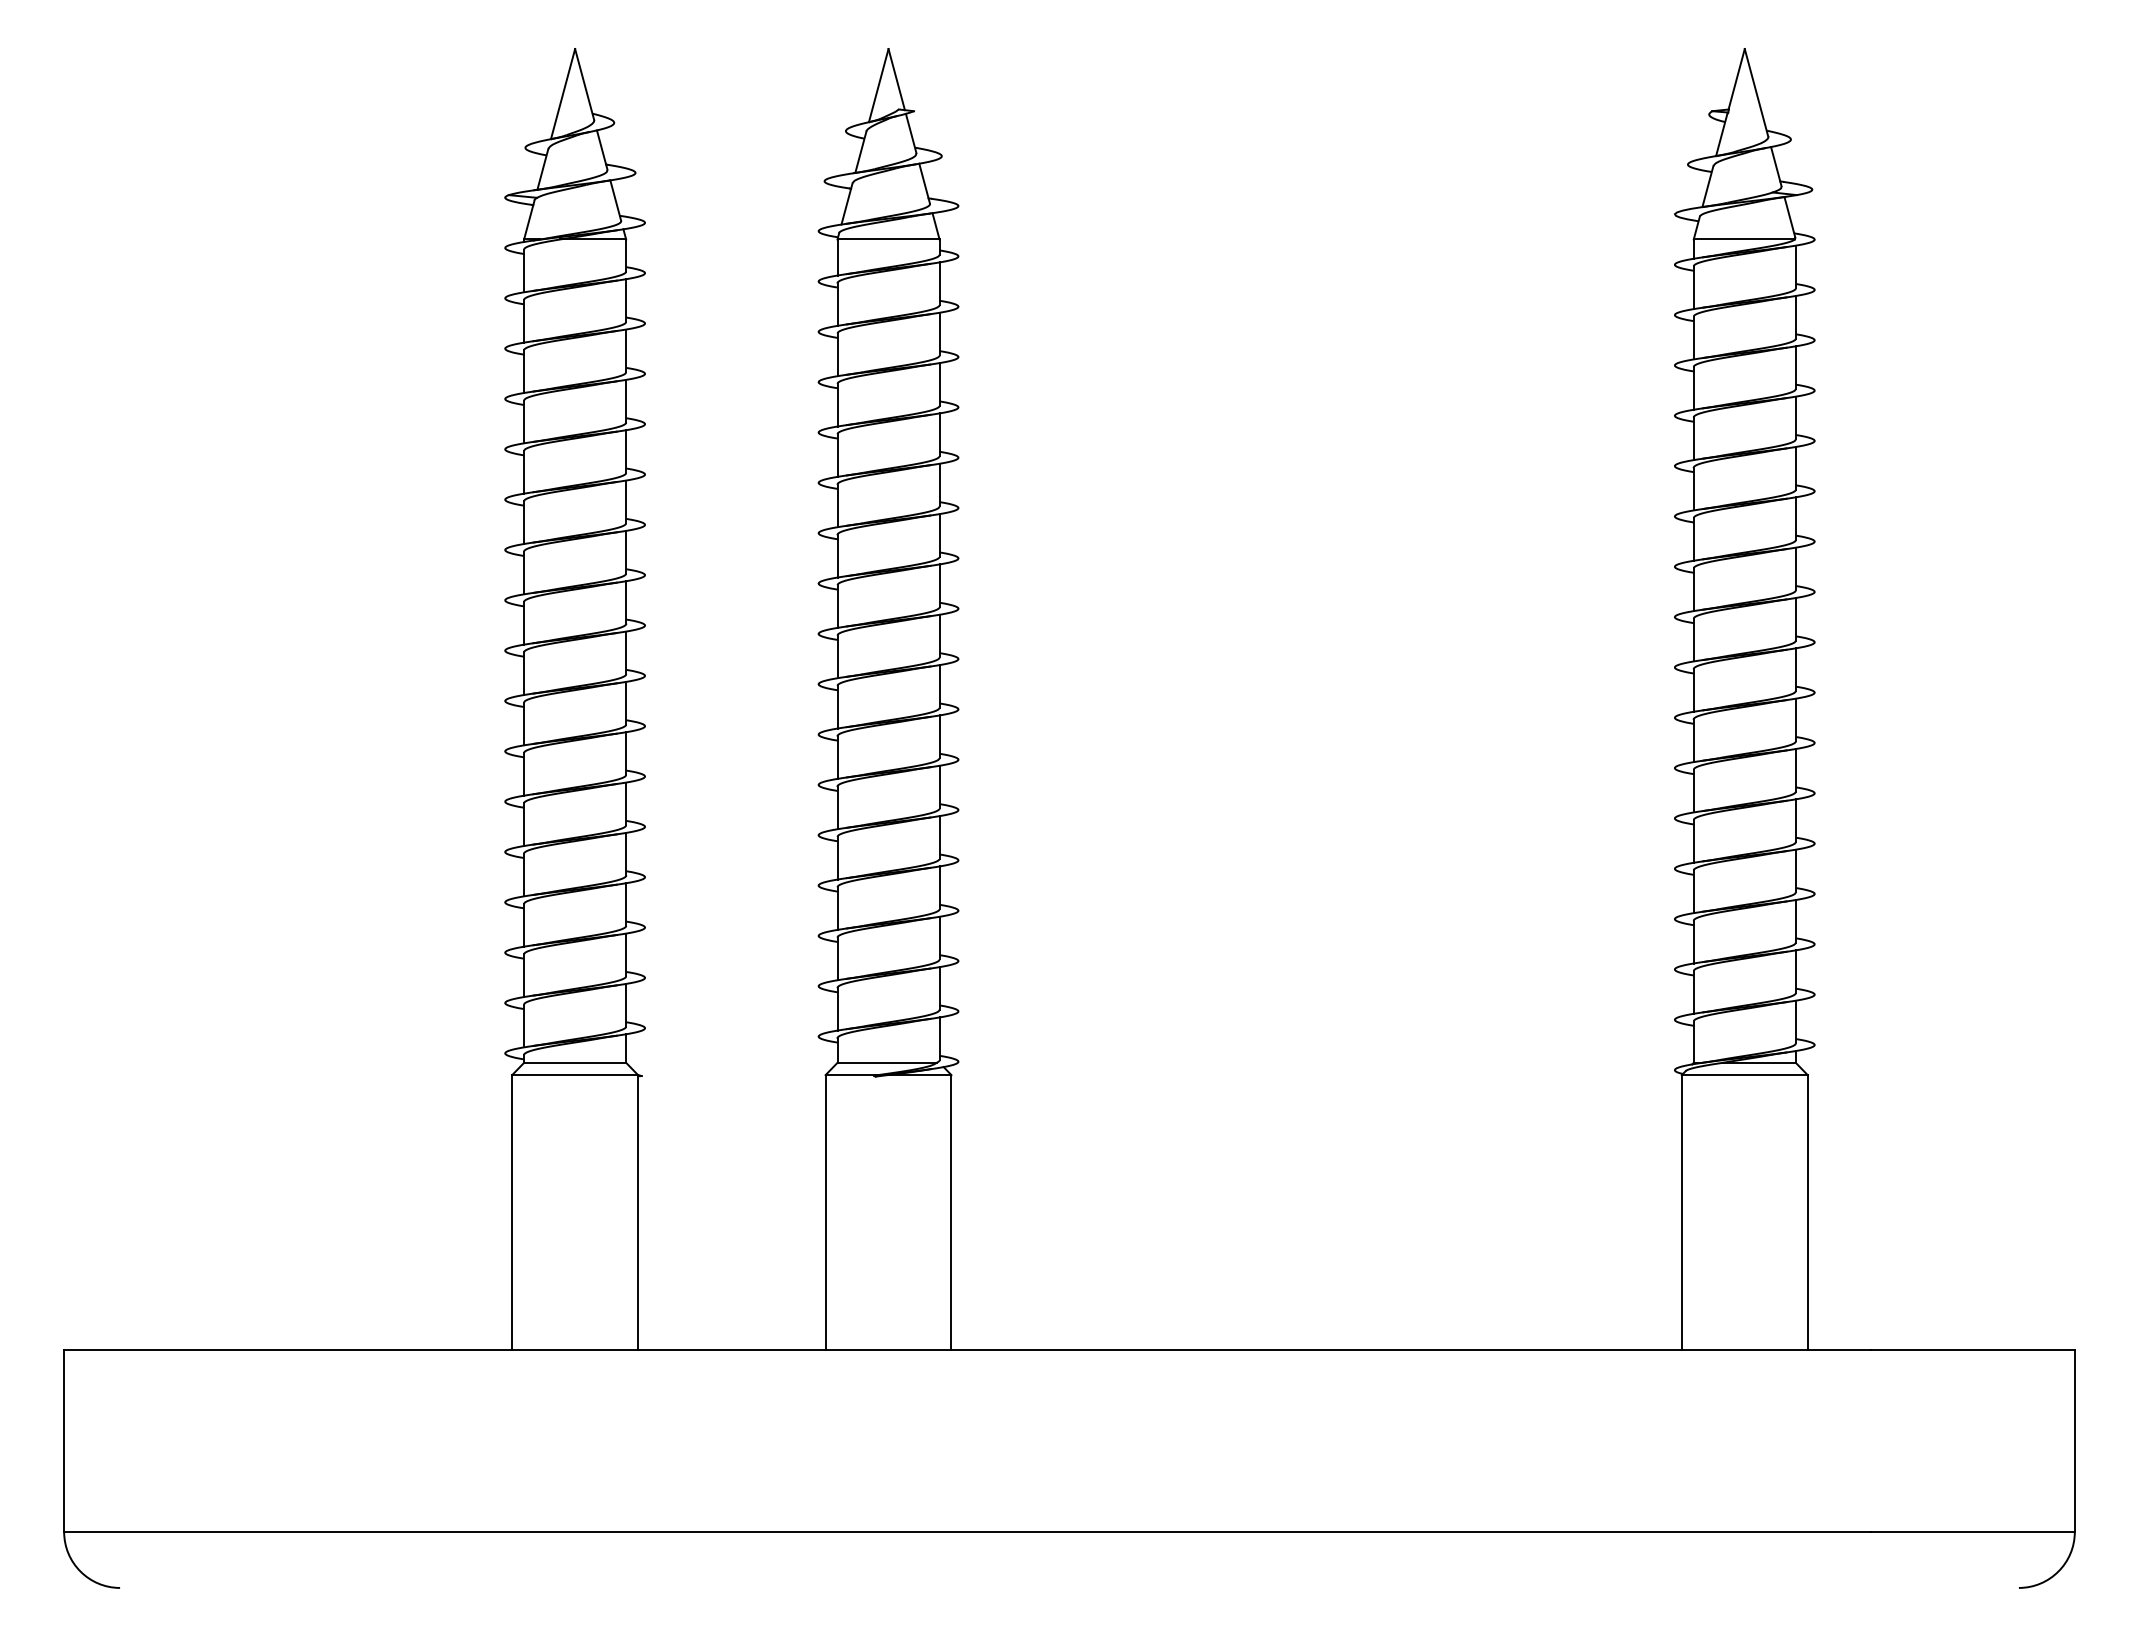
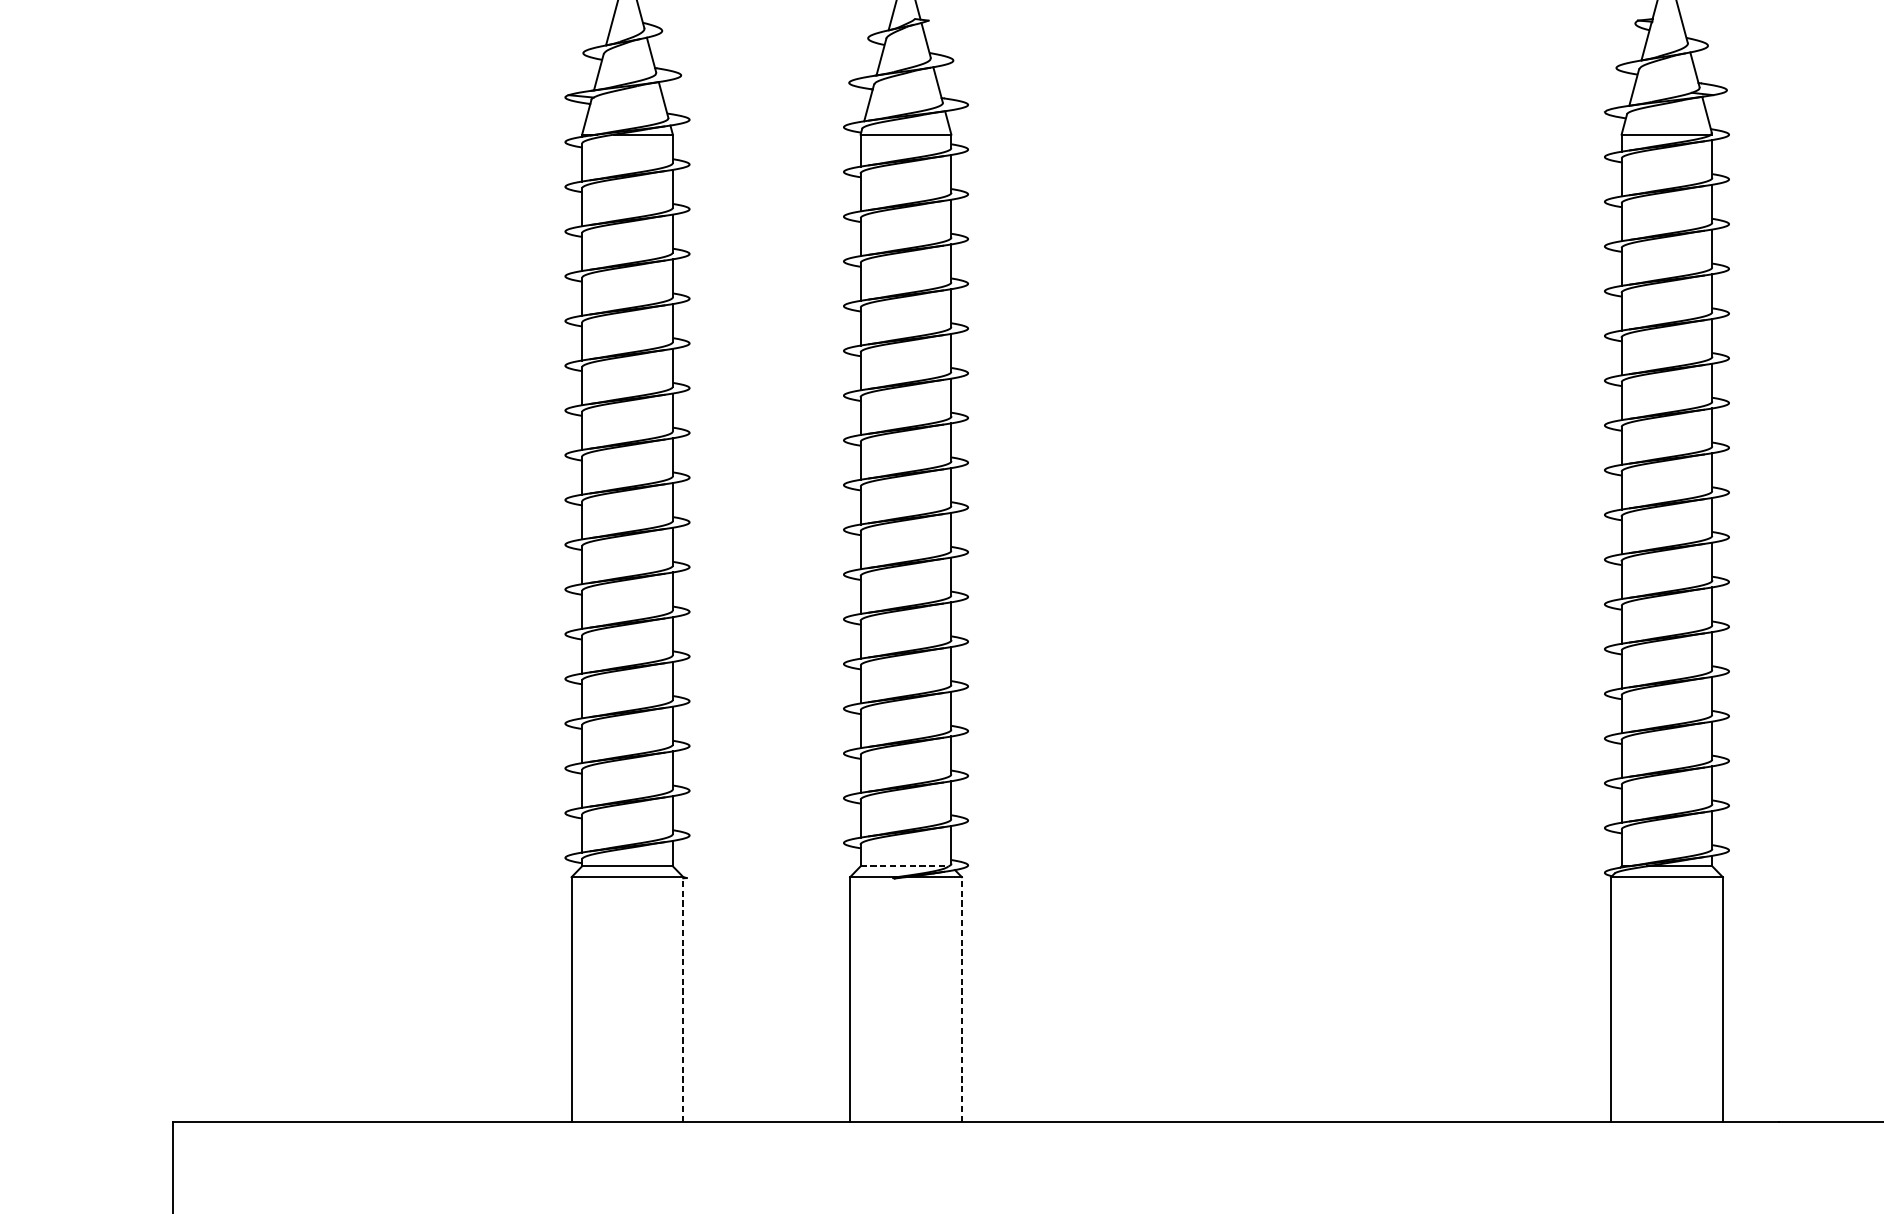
line: (887, 1062) -> (905, 866), solid -> dashed
line: (638, 1212) -> (683, 999), solid -> dashed
line: (951, 1212) -> (961, 999), solid -> dashed

